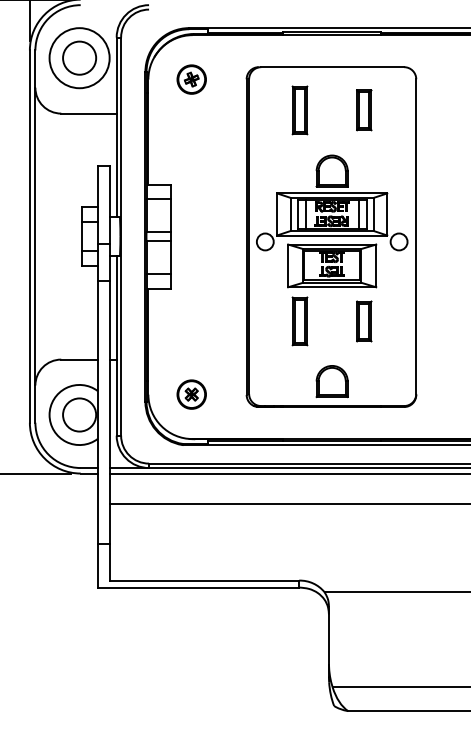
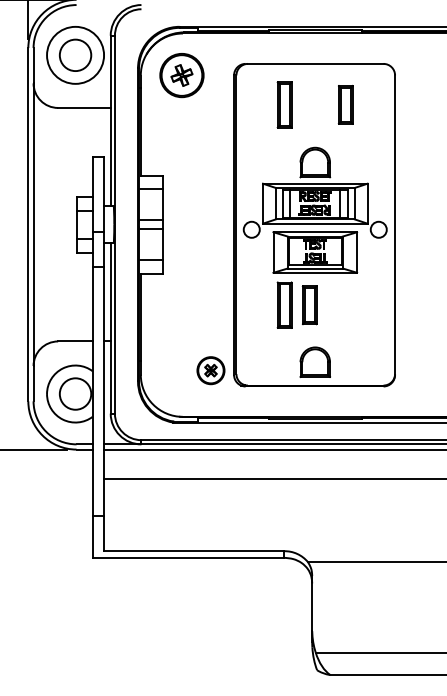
part: (191, 79) -> (181, 75), size x1.6
part: (364, 321) -> (309, 305), moved
part: (191, 394) -> (210, 370), moved

